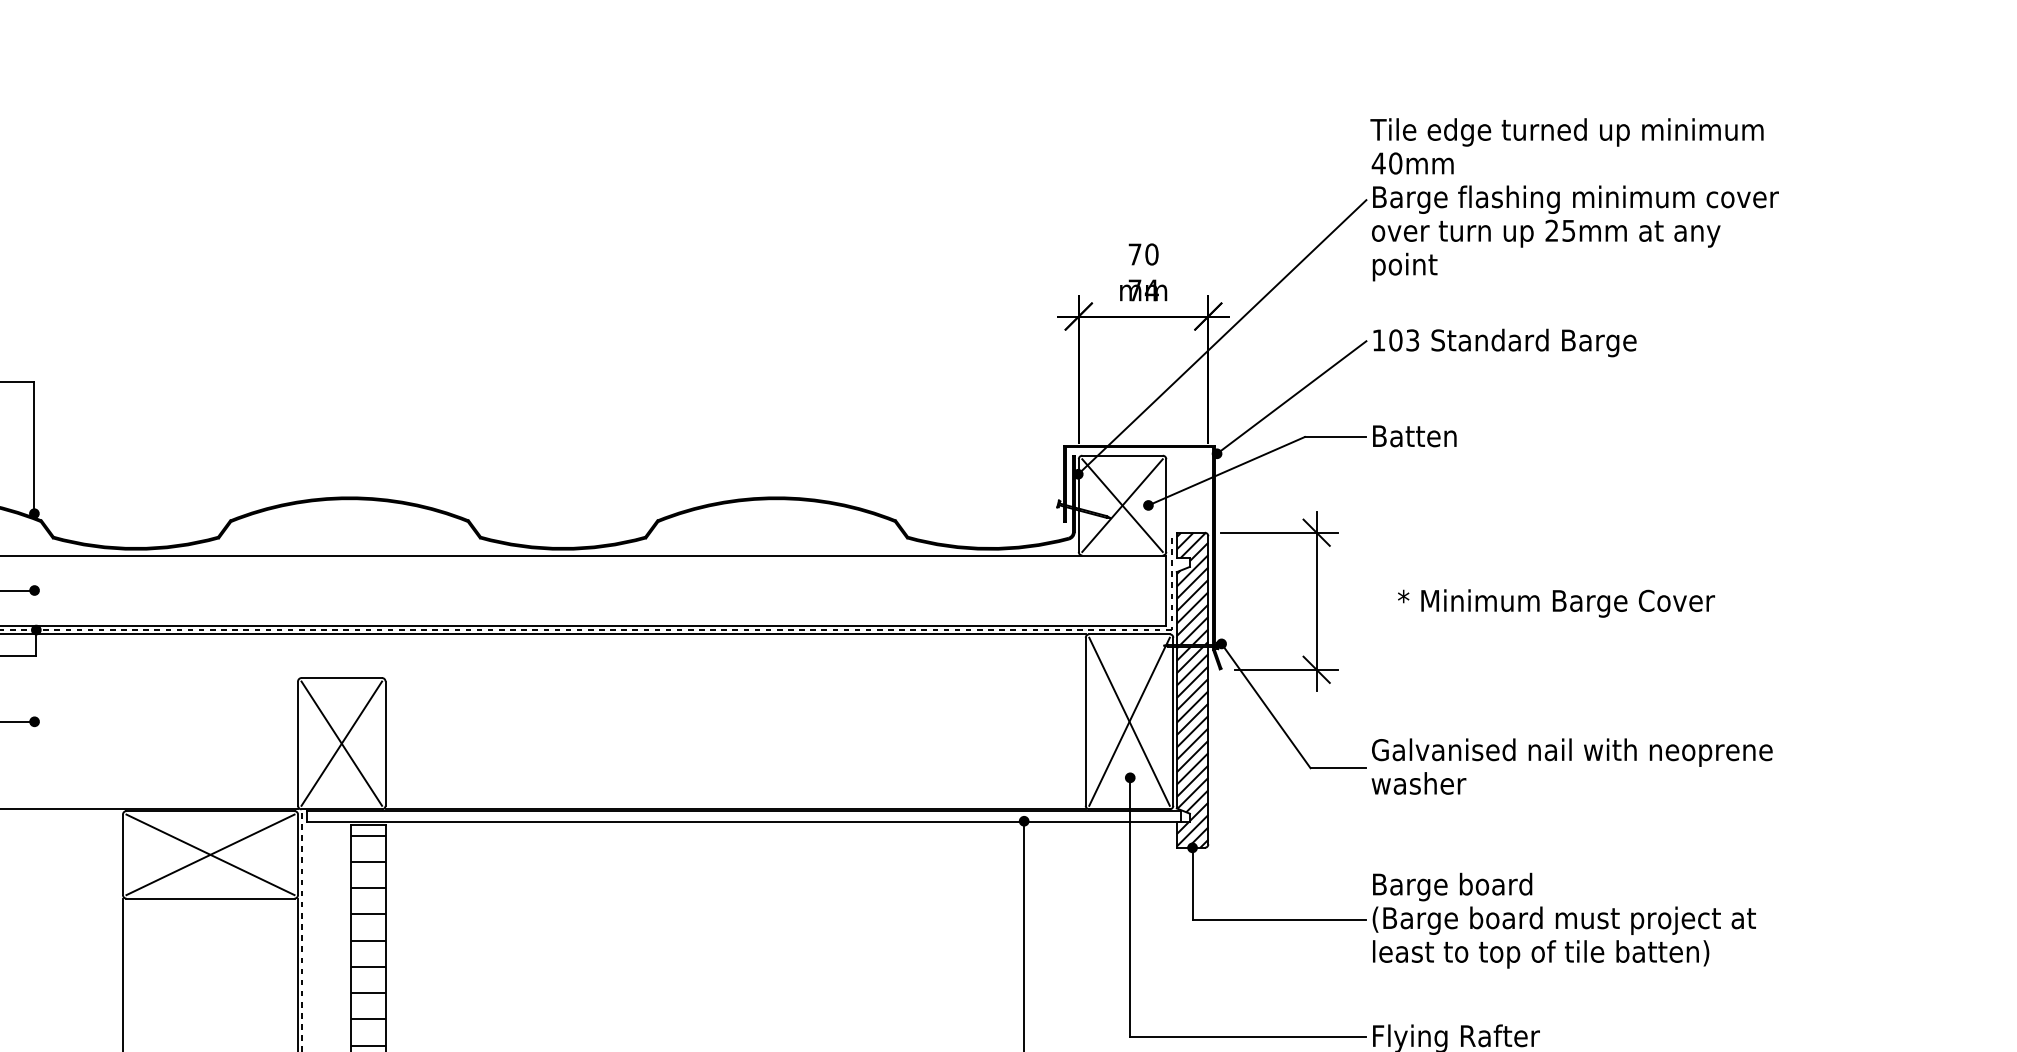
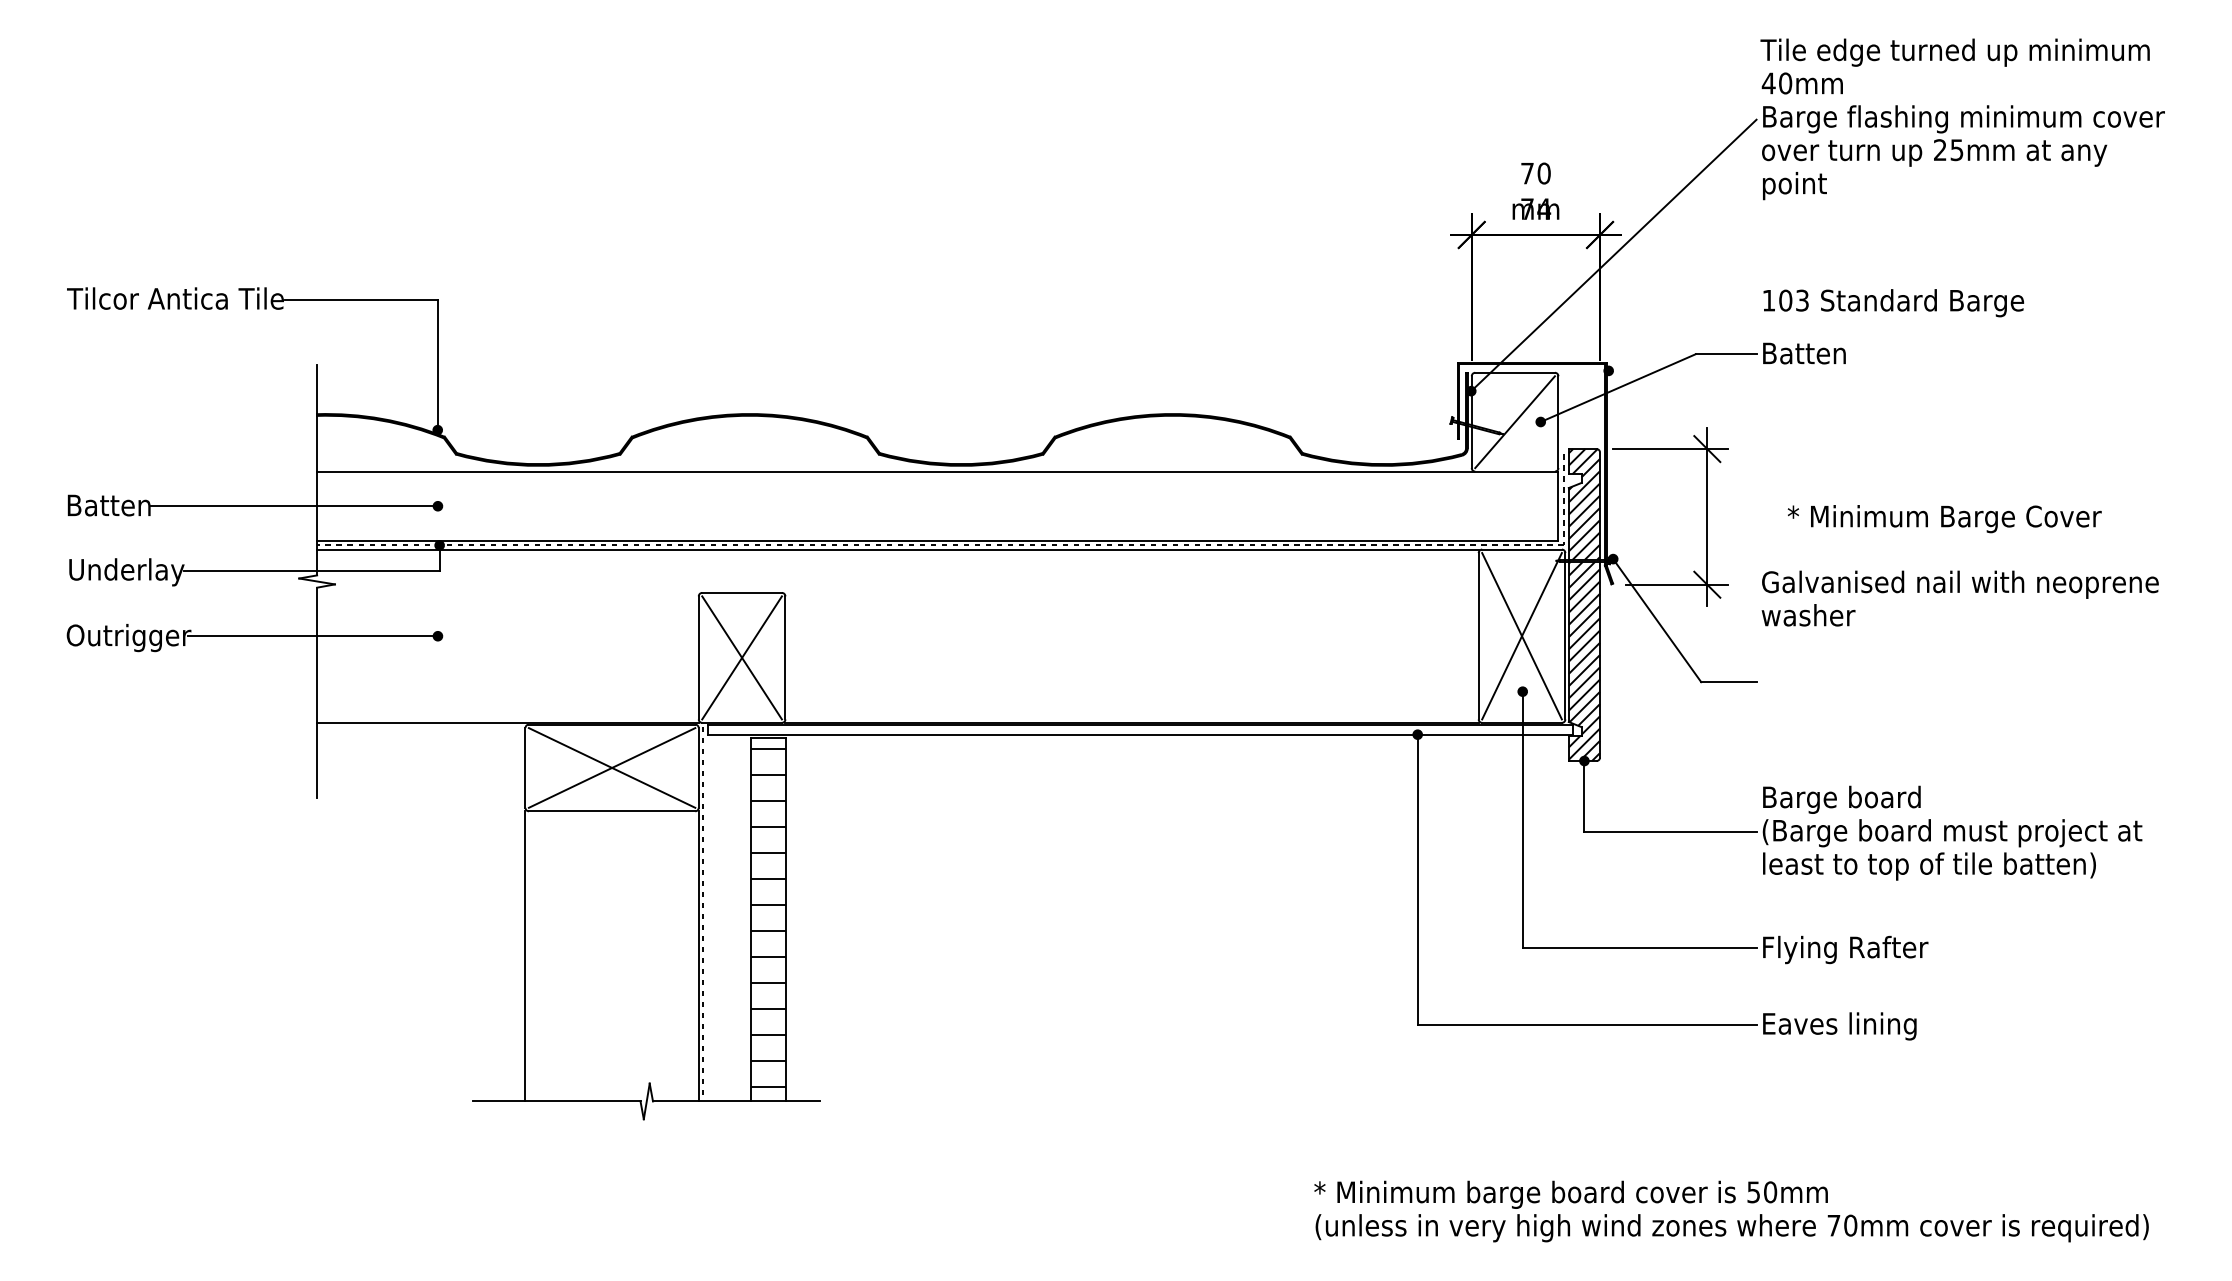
text: (1504, 343) -> (1893, 303), moved
line: (1291, 396) -> (1682, 314), removed
line: (1121, 505) -> (1514, 422), removed
text: (1571, 766) -> (1959, 598), moved

